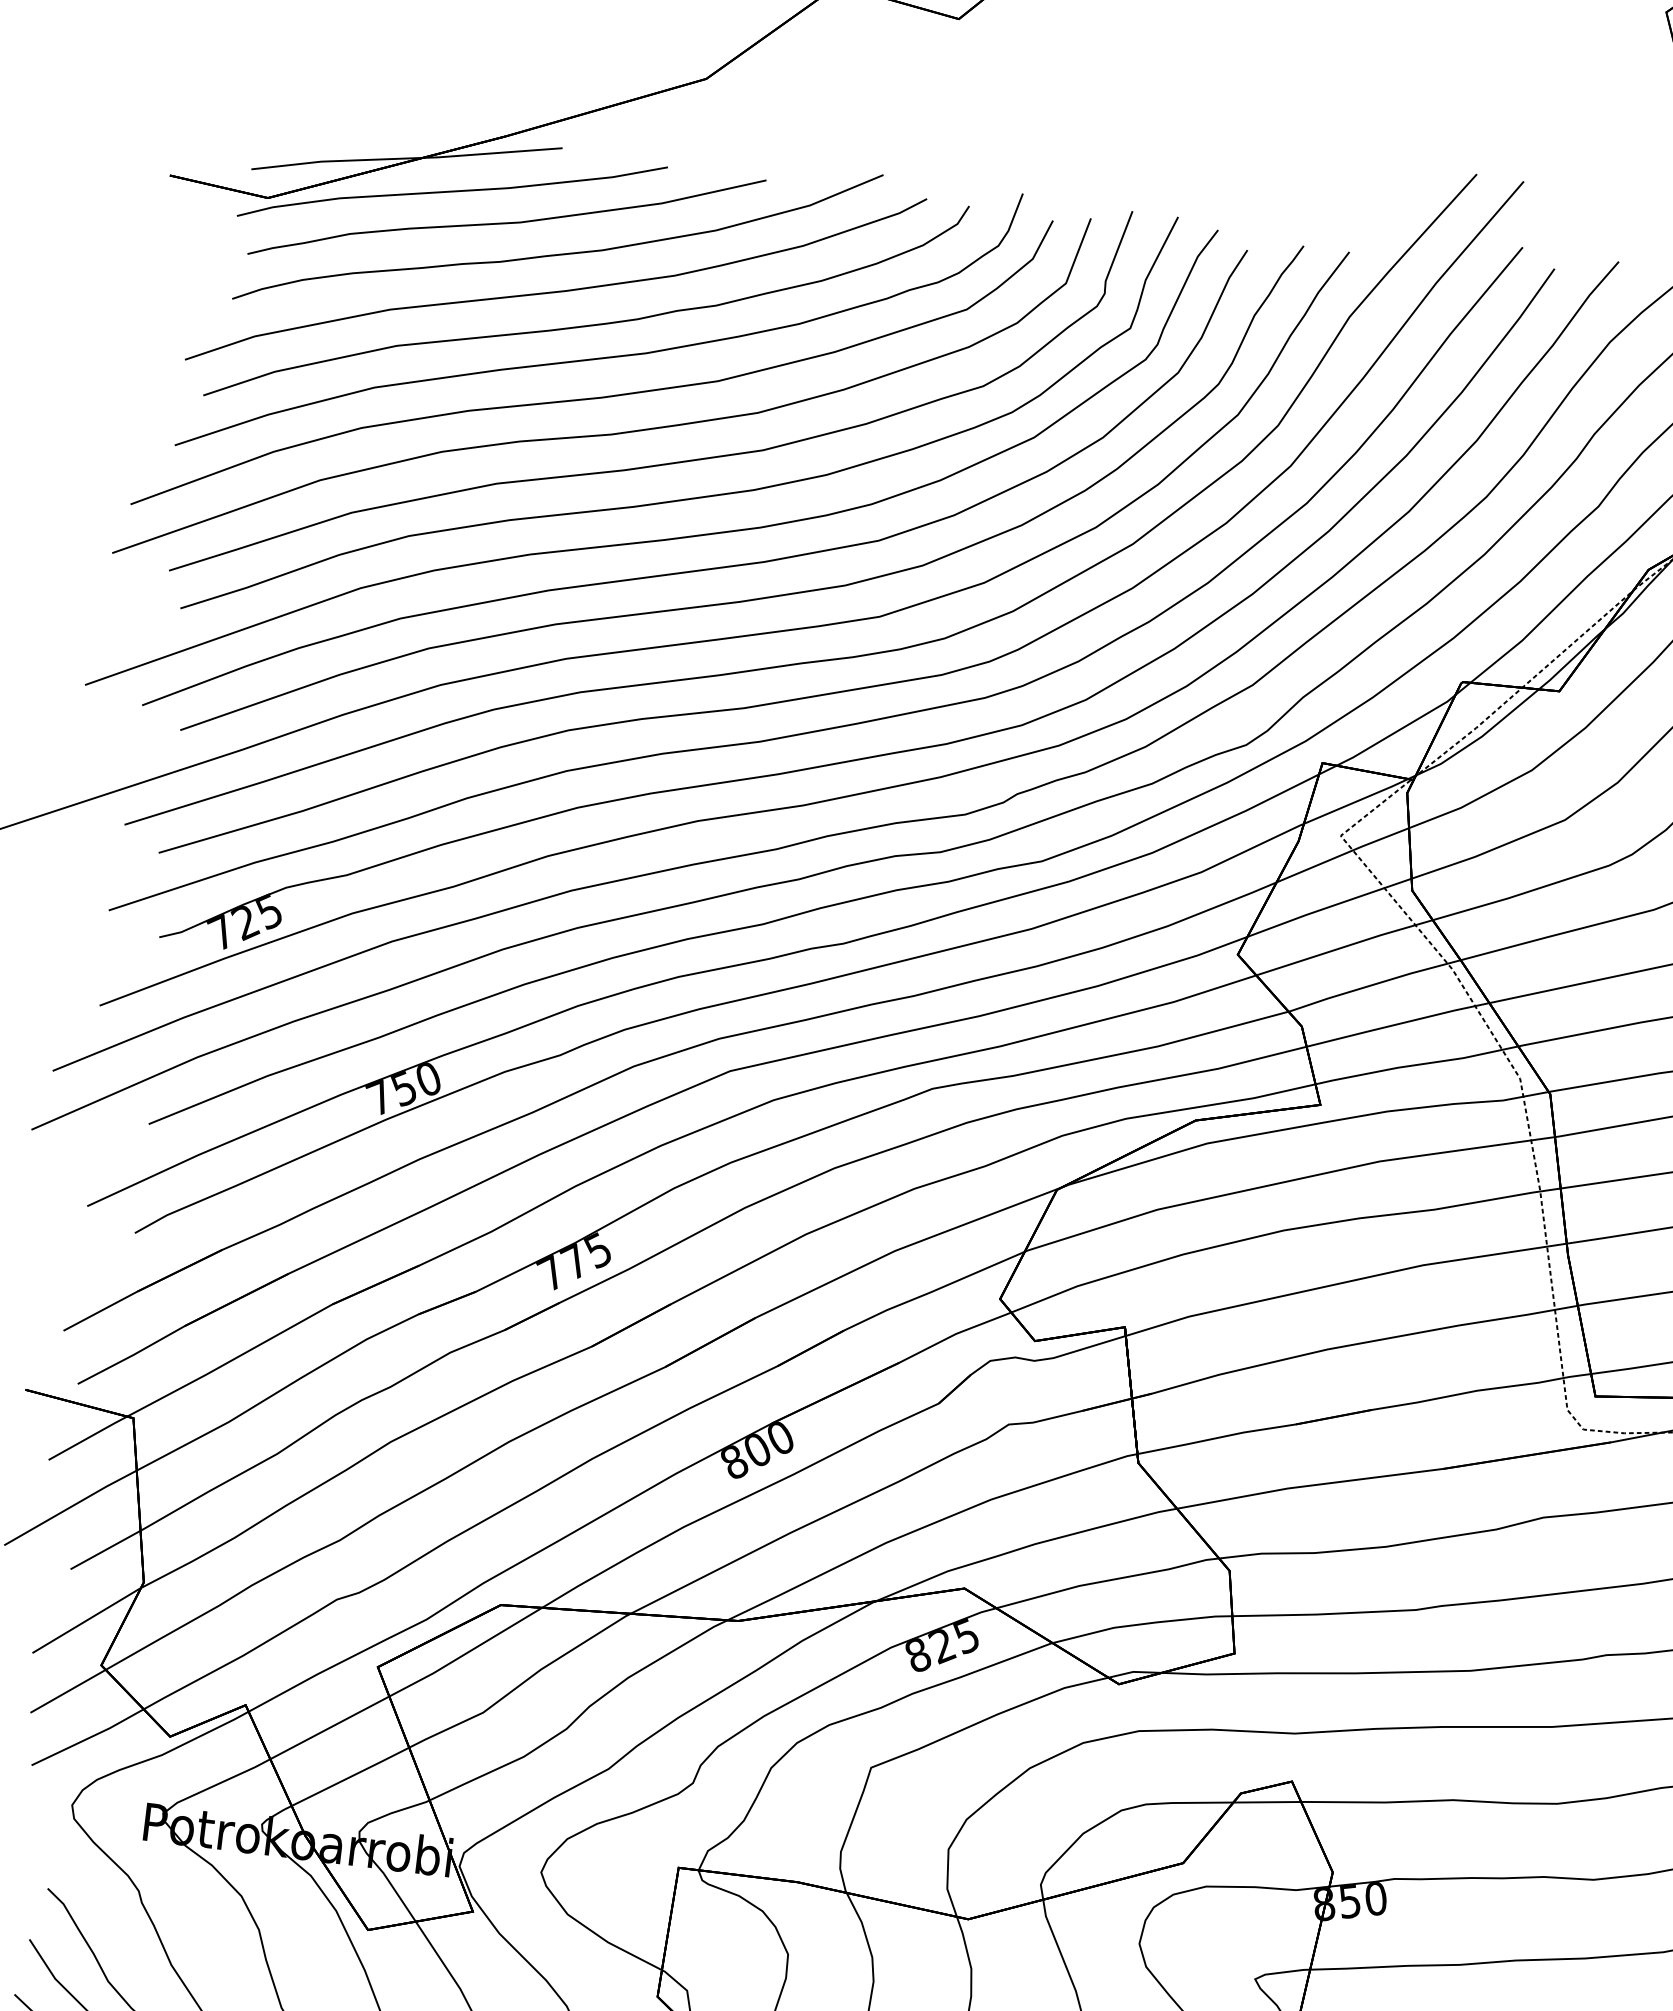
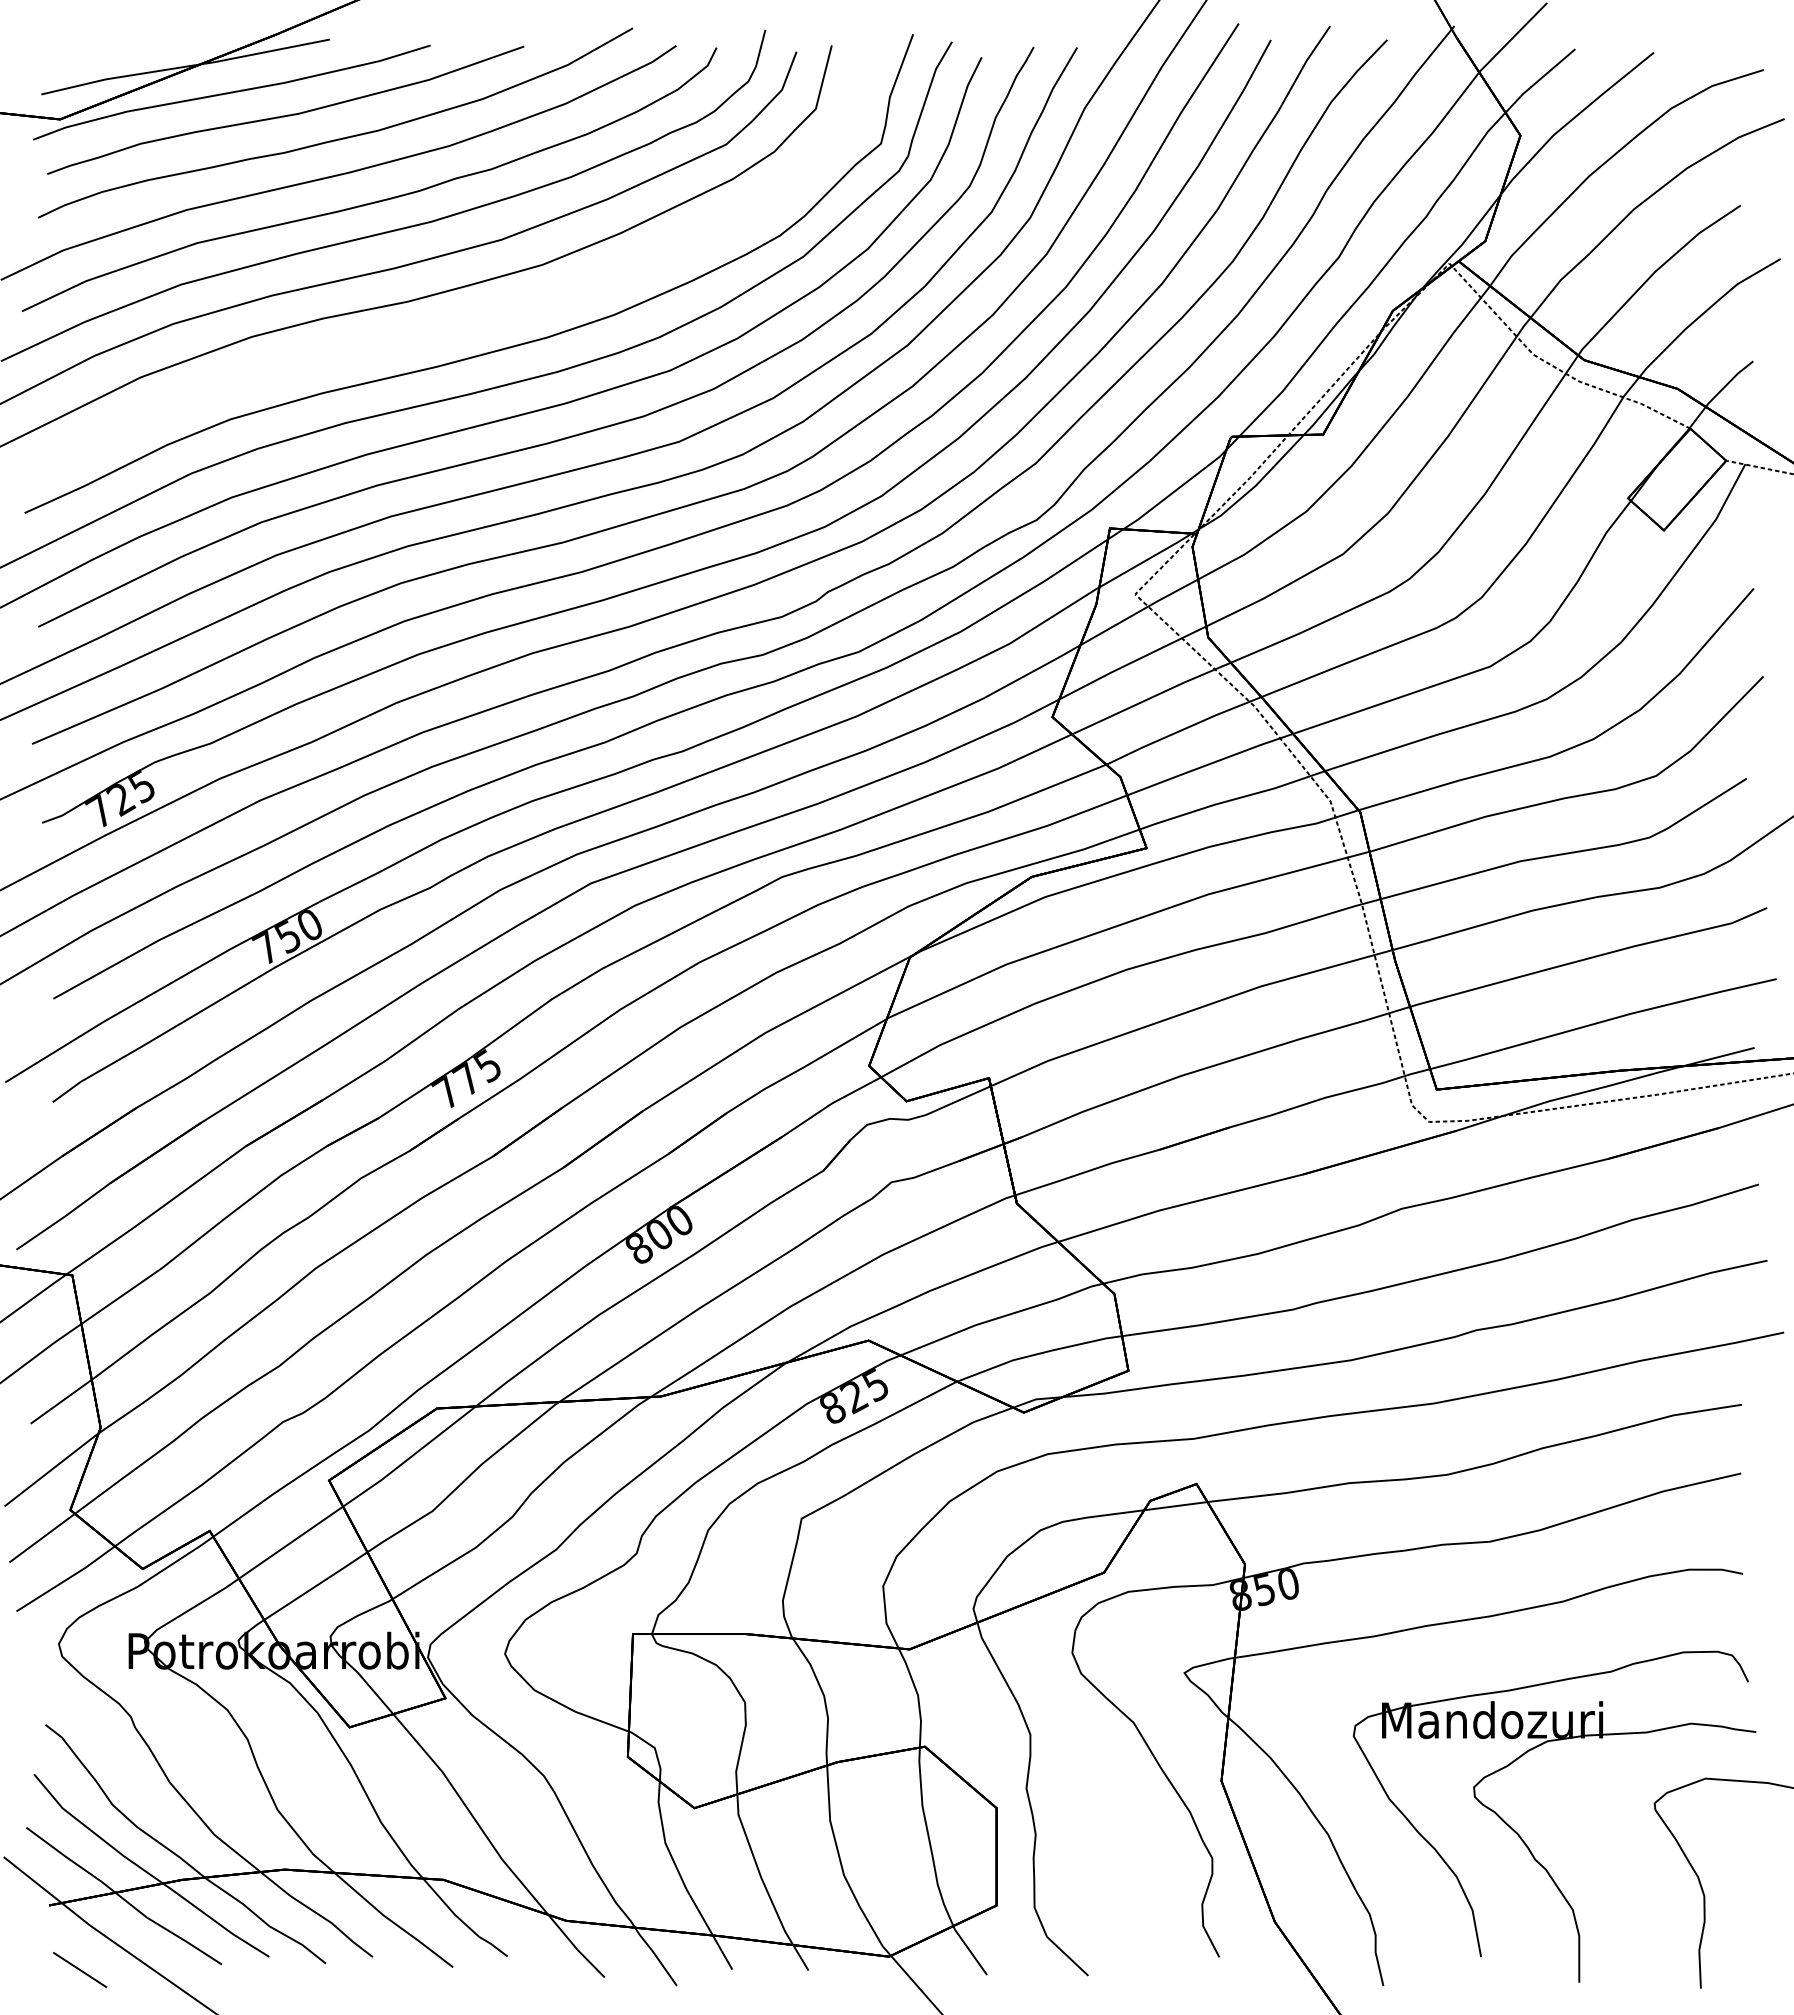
curve: (664, 463) -> (460, 322), removed

